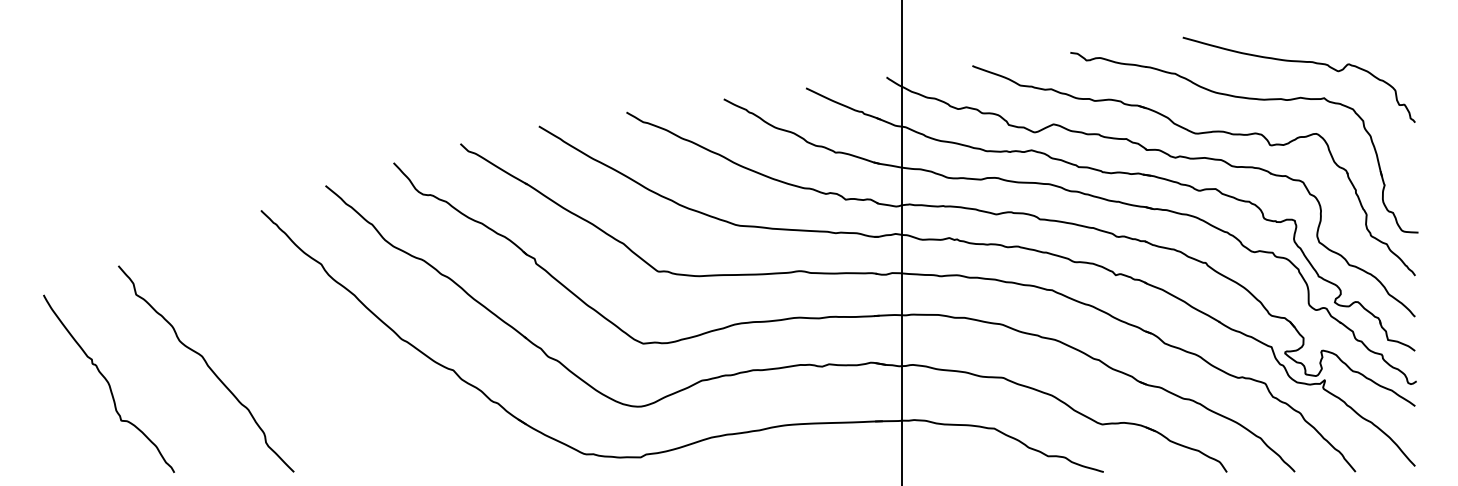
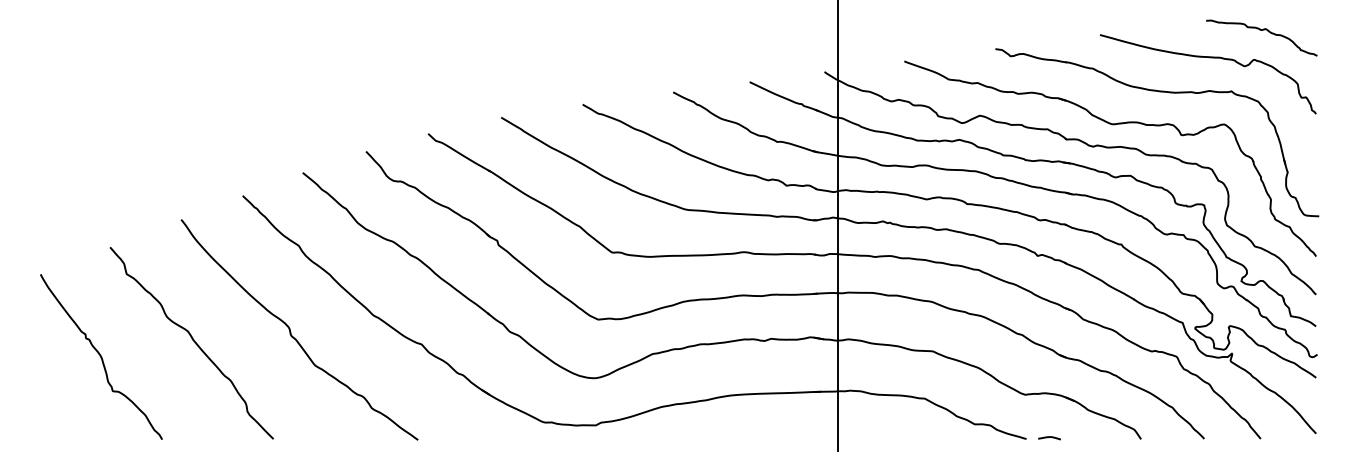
curve: (1356, 33) -> (1261, 31), added
curve: (313, 357) -> (291, 332), added
curve: (1128, 470) -> (1049, 437), added

